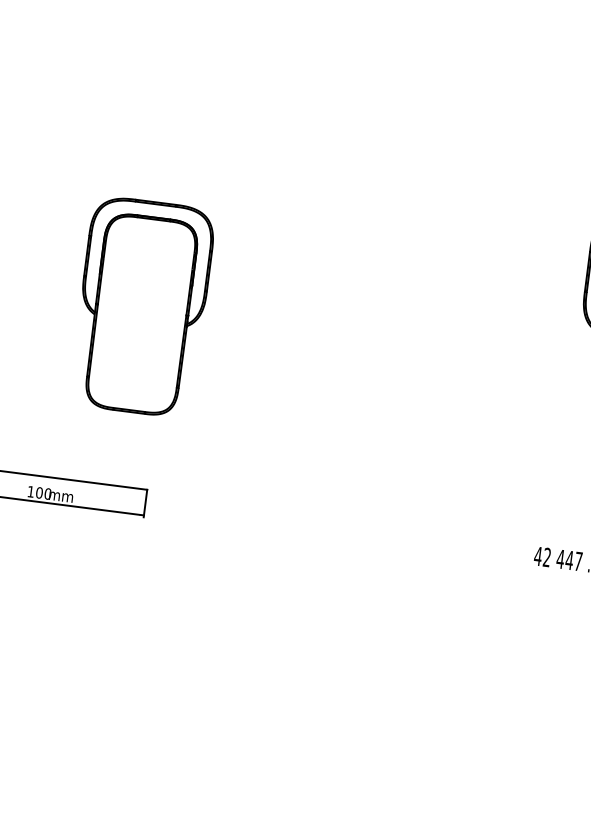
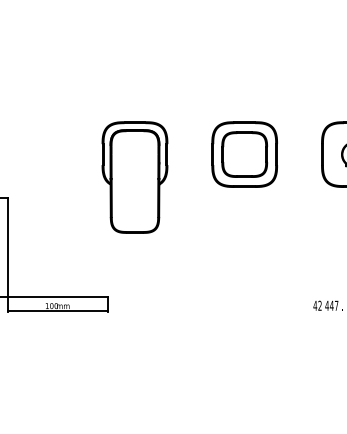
part: (440, 252) -> (244, 154), added
part: (141, 306) -> (134, 177), moved

